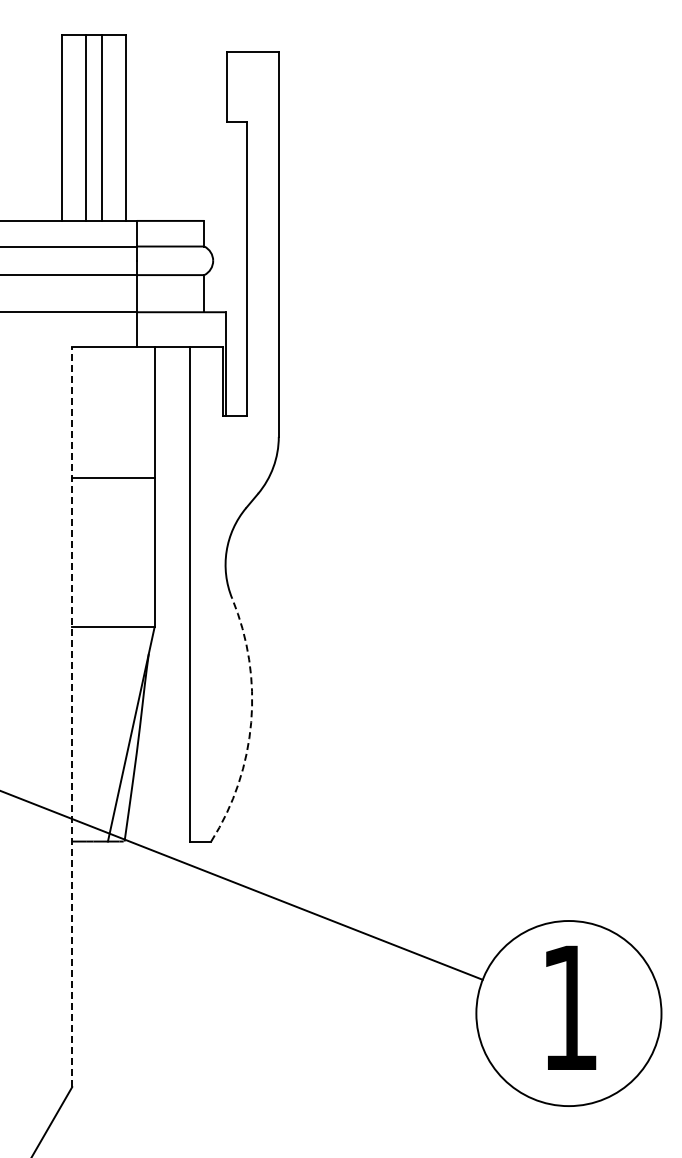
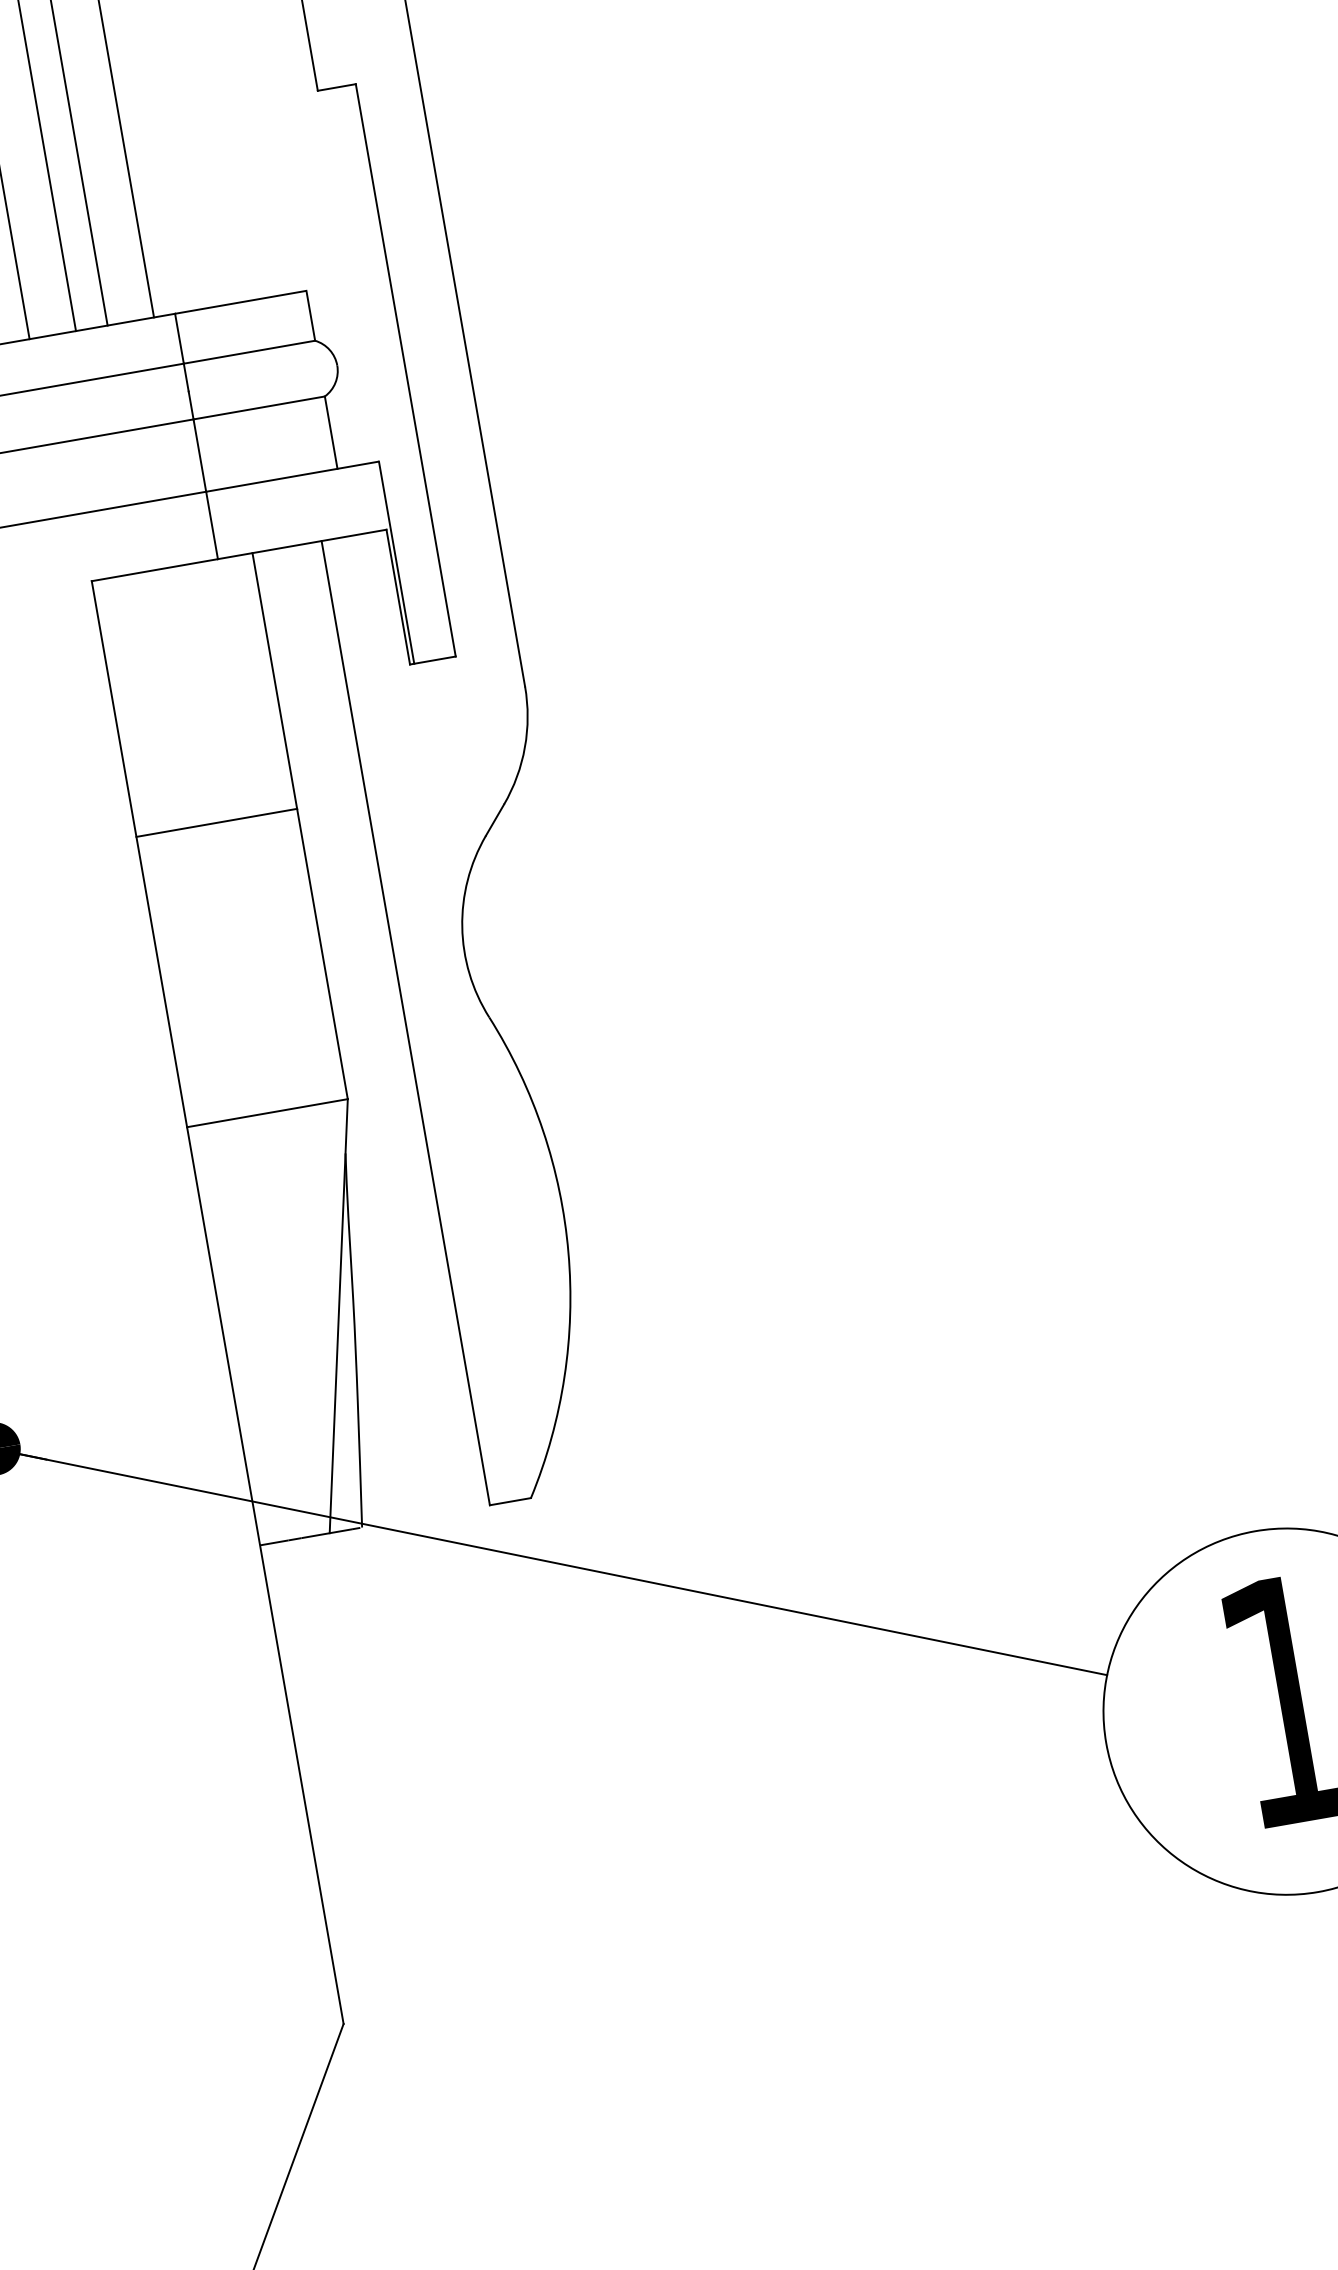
line: (72, 716) -> (218, 1301), dashed -> solid
arc: (251, 722) -> (568, 1252), dashed -> solid

